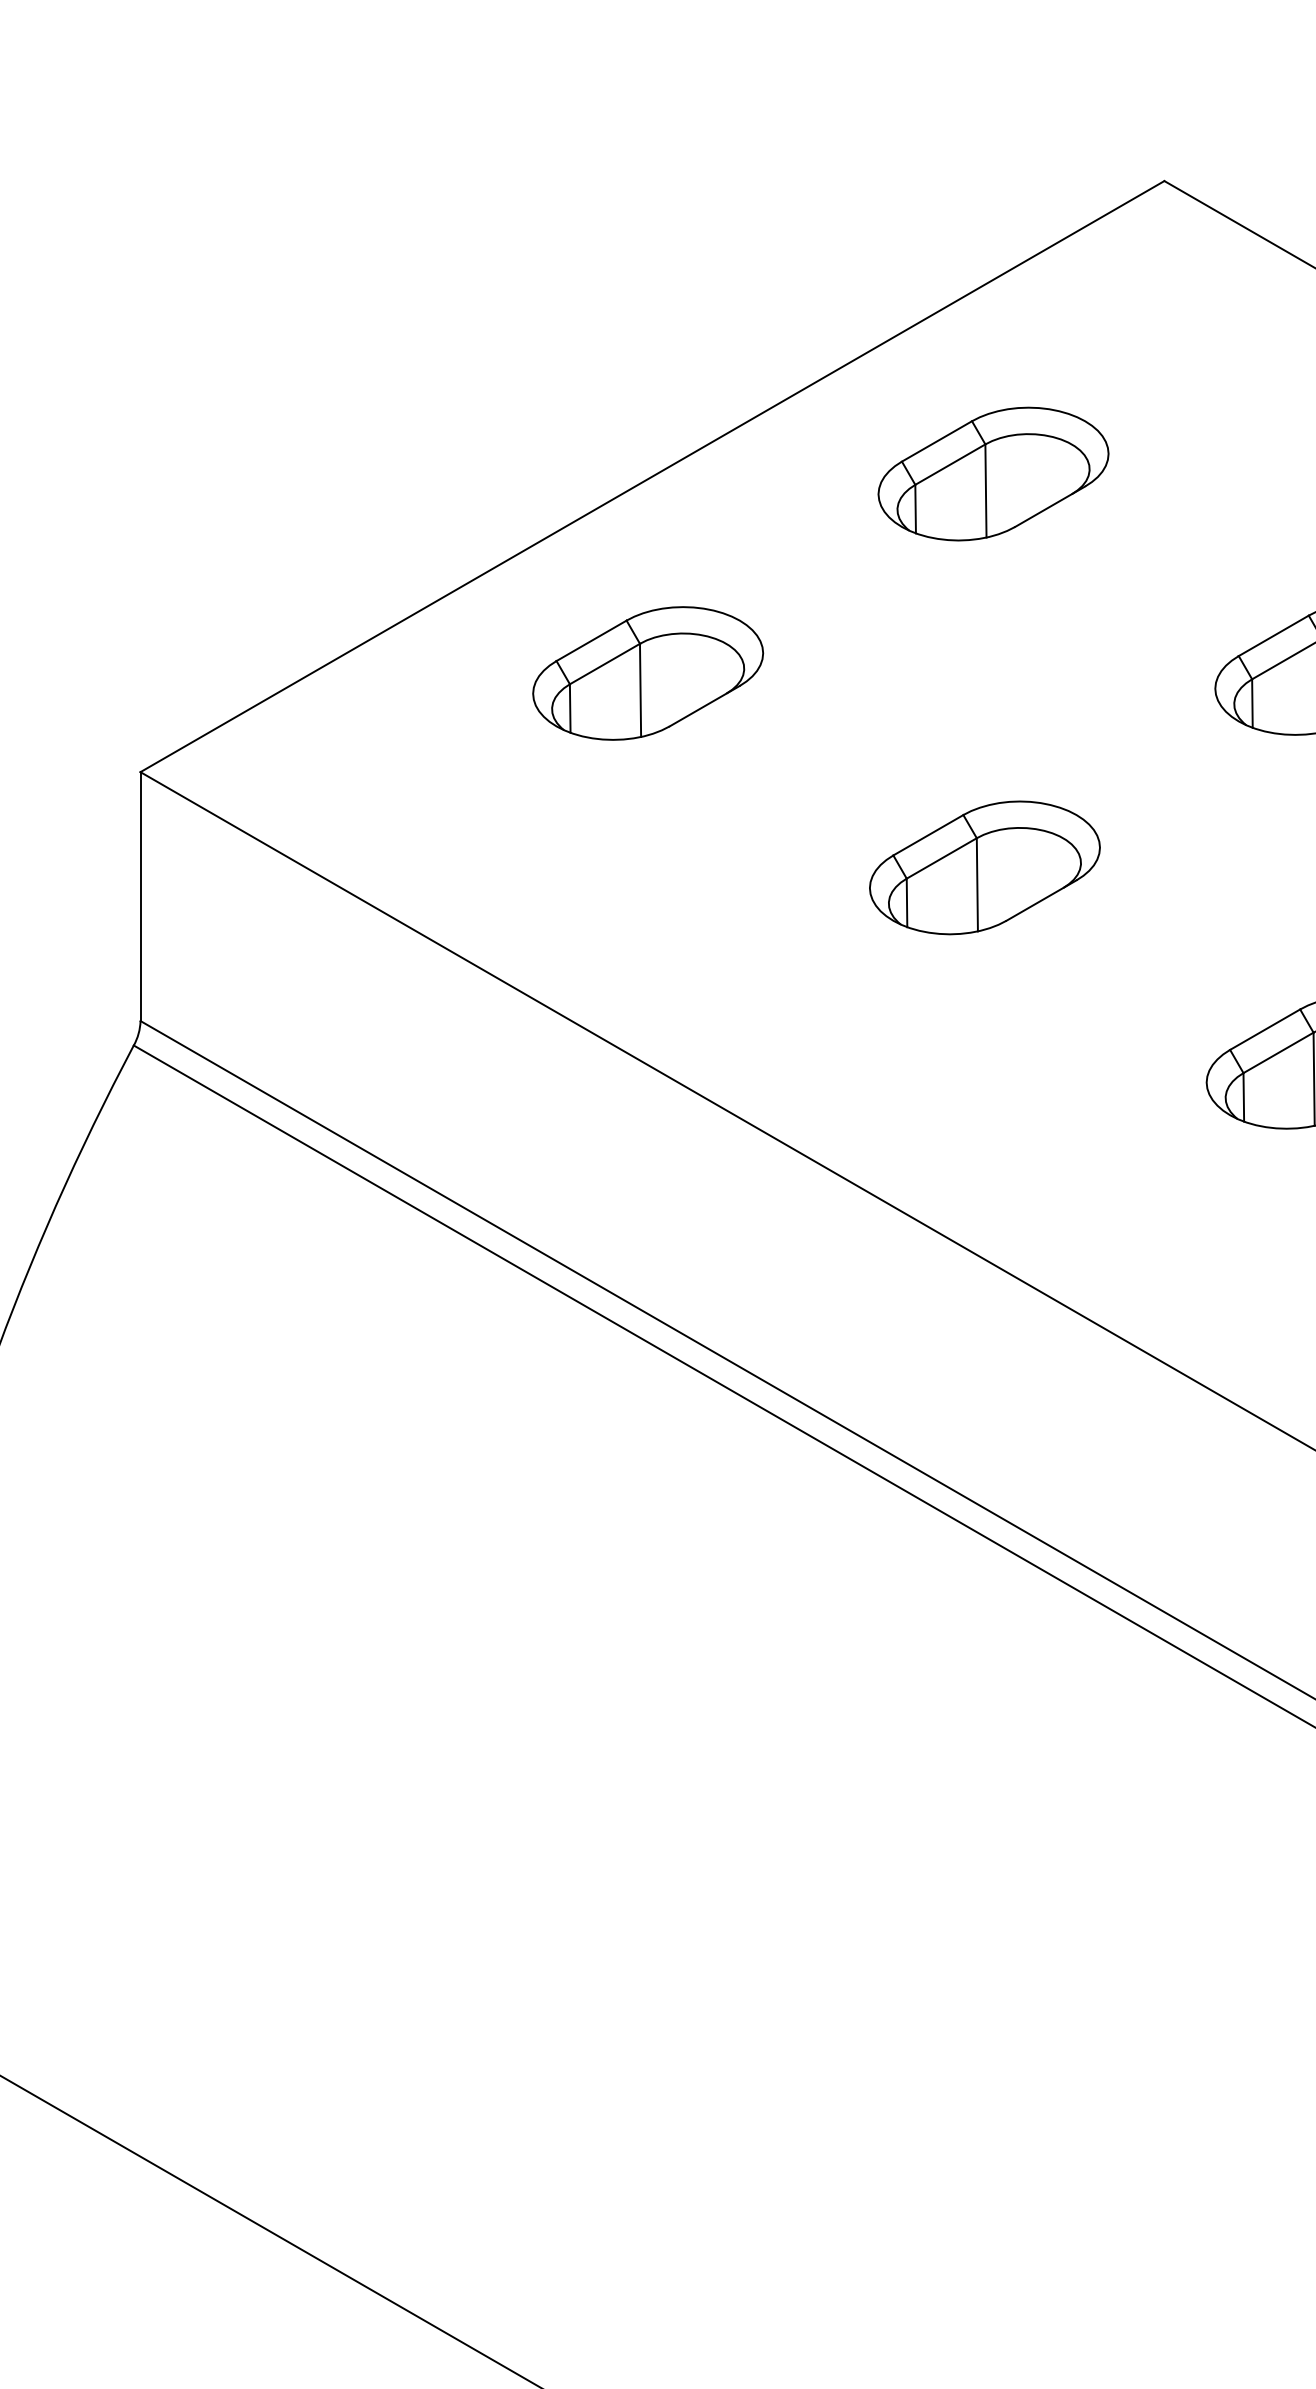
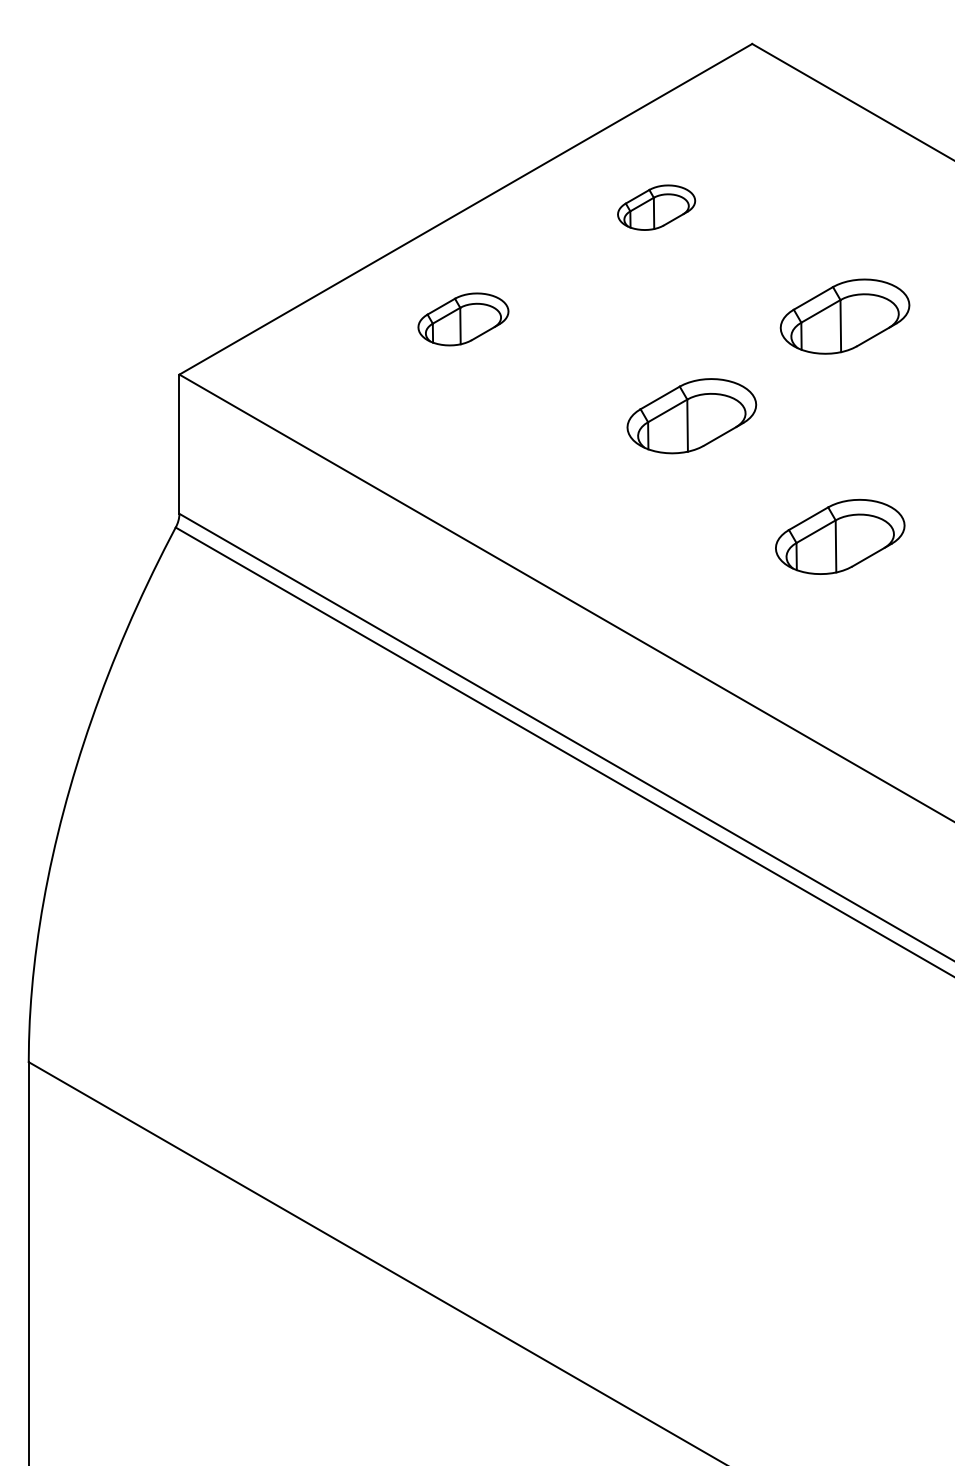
part: (993, 473) -> (656, 207), size x0.6
part: (648, 673) -> (463, 319), size x0.7
part: (984, 868) -> (691, 416), moved

